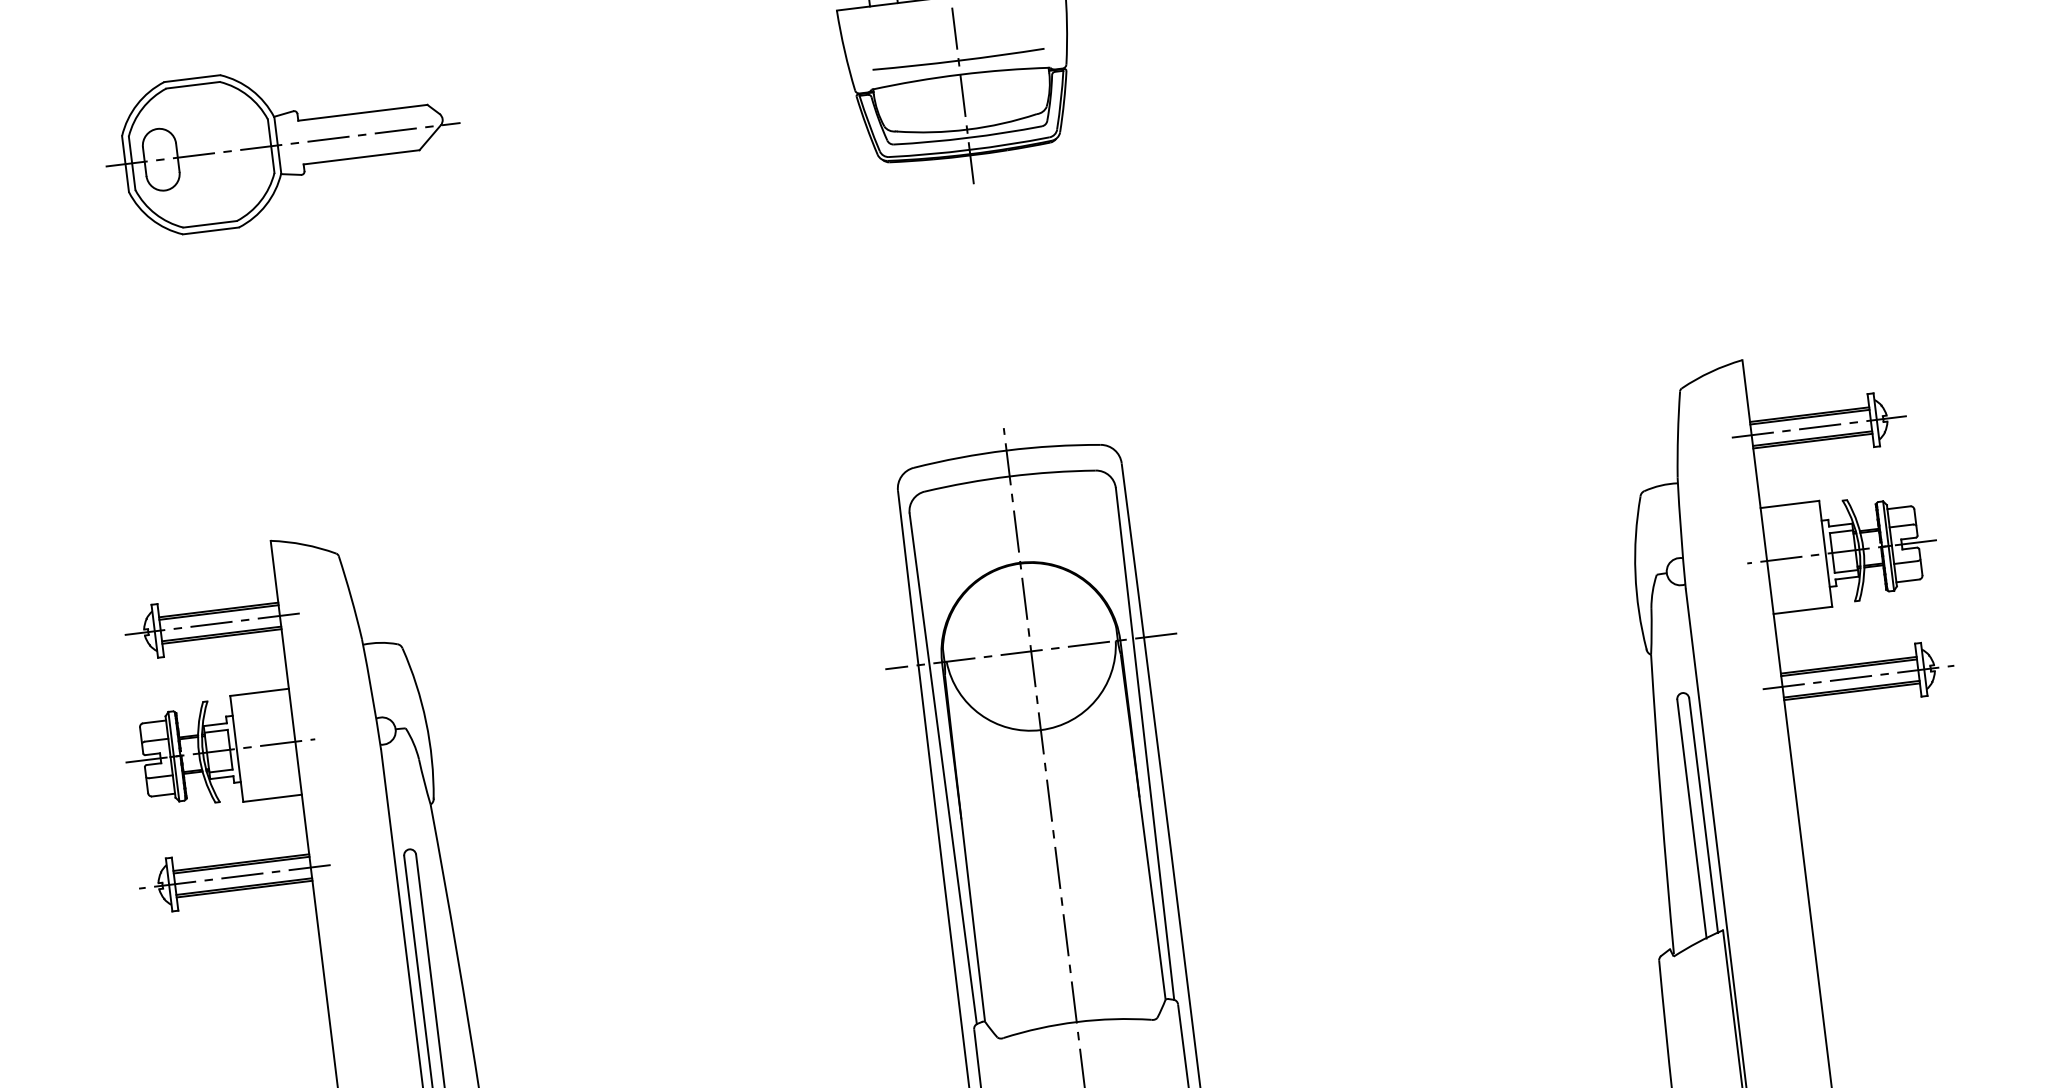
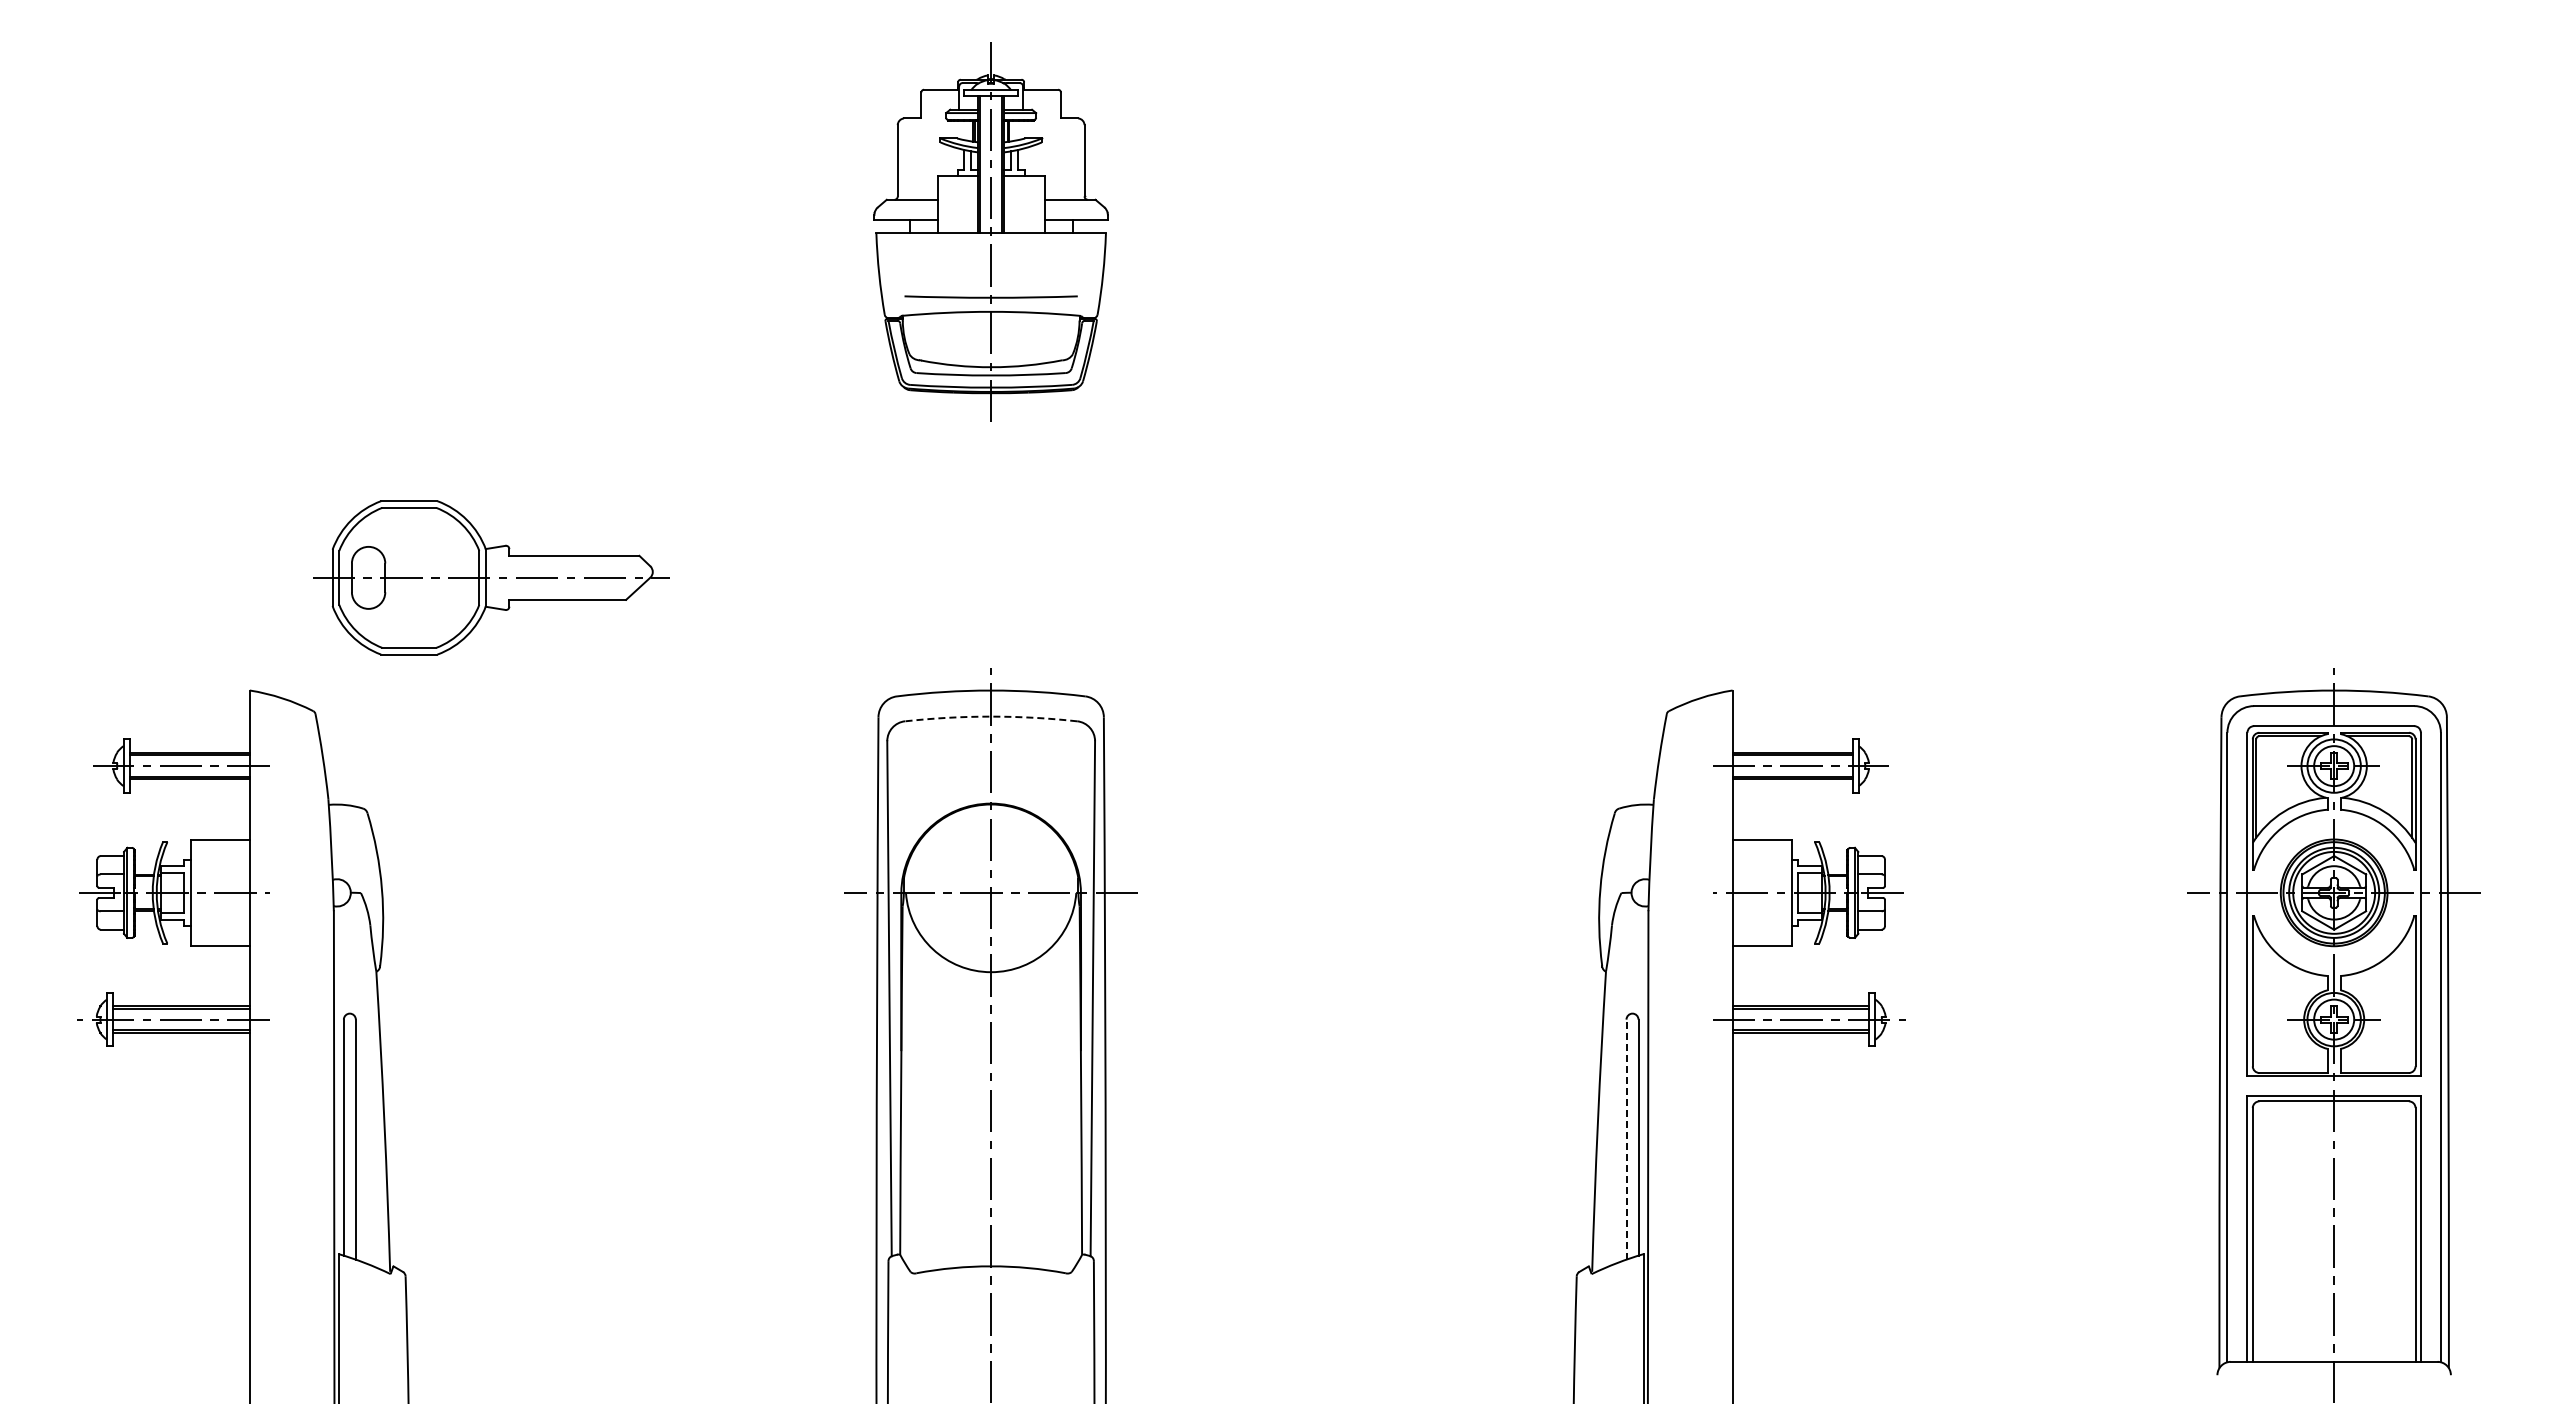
part: (283, 144) -> (491, 577), moved
arc: (1010, 476) -> (991, 716), solid -> dashed
line: (1691, 818) -> (1626, 1139), solid -> dashed

